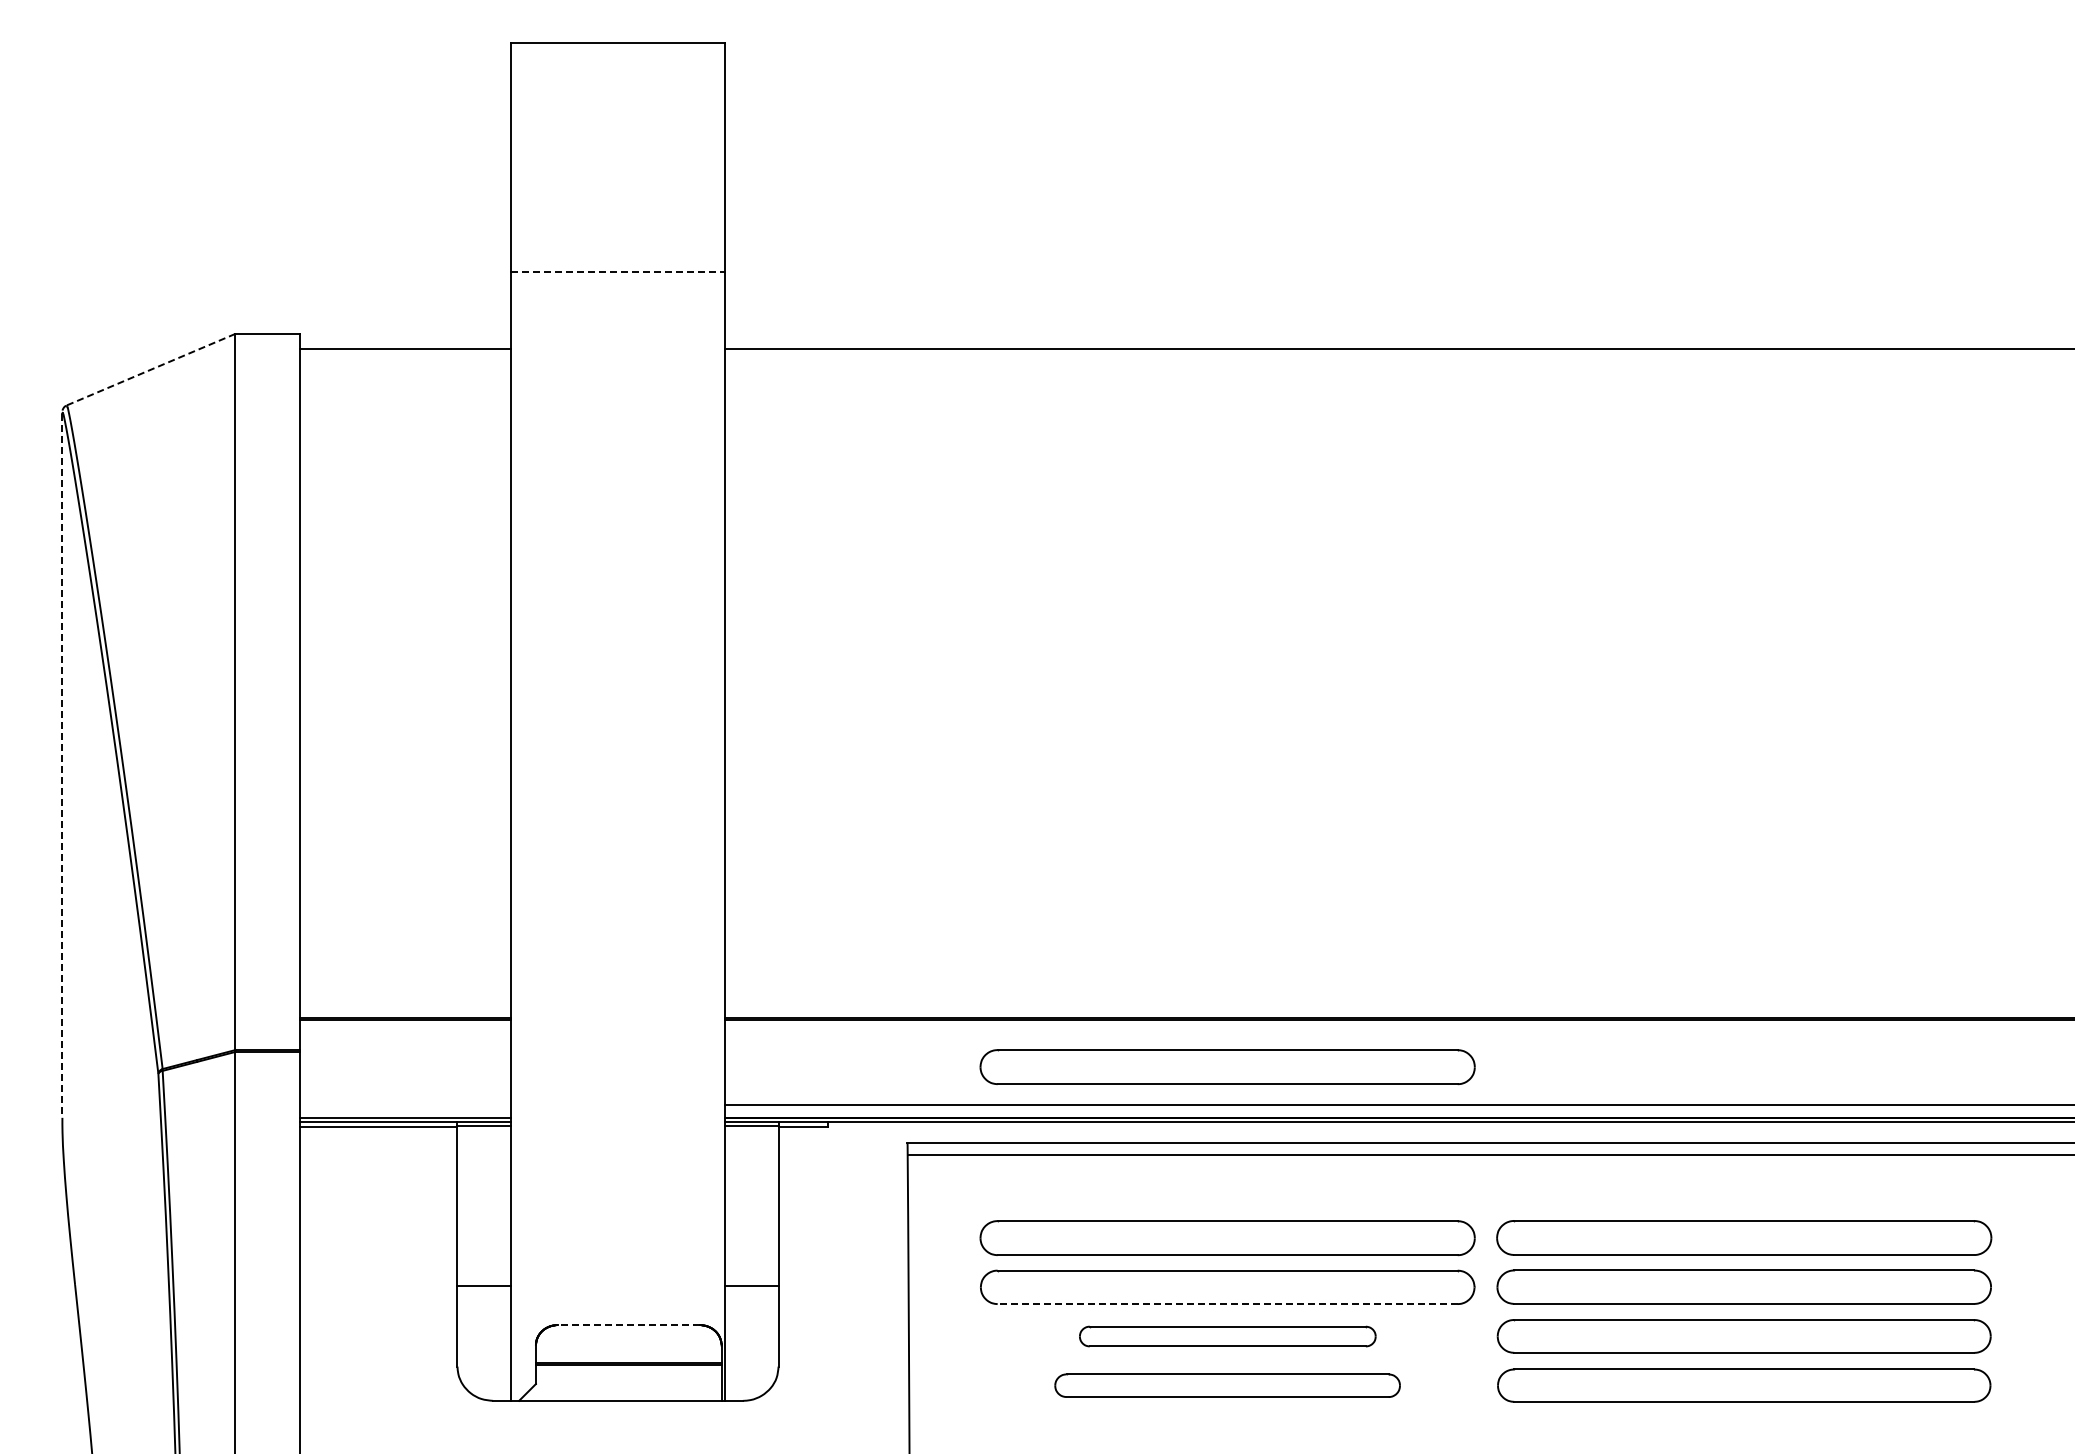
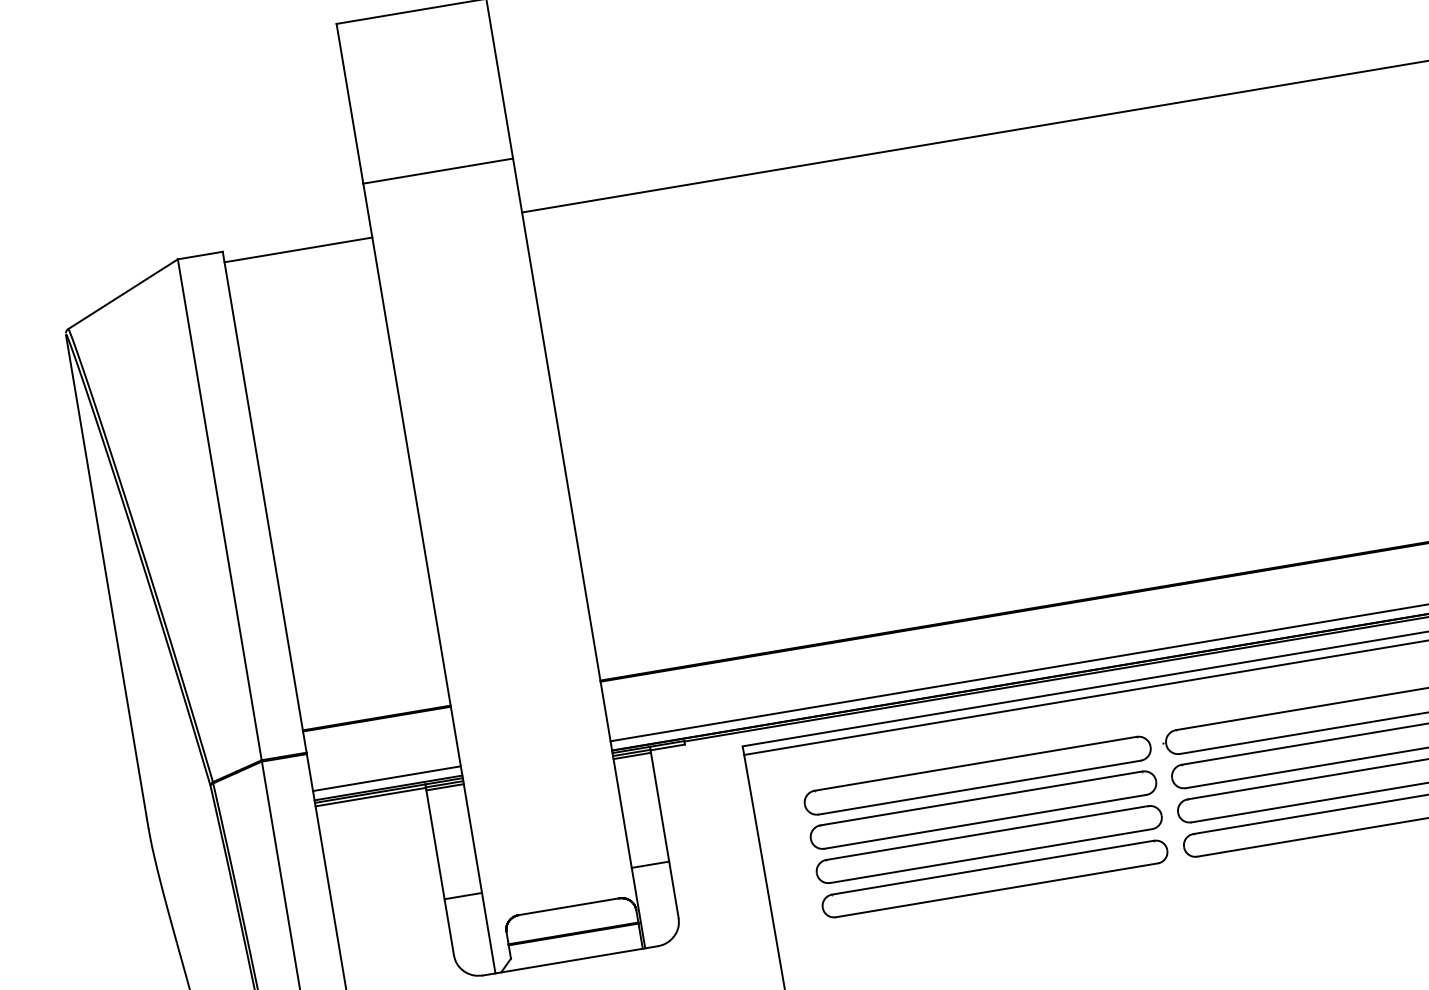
line: (618, 271) -> (438, 170), dashed -> solid
line: (151, 369) -> (123, 294), dashed -> solid
line: (62, 765) -> (107, 581), dashed -> solid
part: (1227, 1067) -> (957, 656), removed
line: (404, 1104) -> (386, 778), added
line: (483, 1130) -> (444, 787), added
line: (751, 1130) -> (632, 756), added
line: (1227, 1304) -> (985, 822), dashed -> solid
line: (628, 1325) -> (568, 906), dashed -> solid
part: (1227, 1336) -> (989, 844), size x1.67
part: (1227, 1385) -> (994, 878), size x1.43

